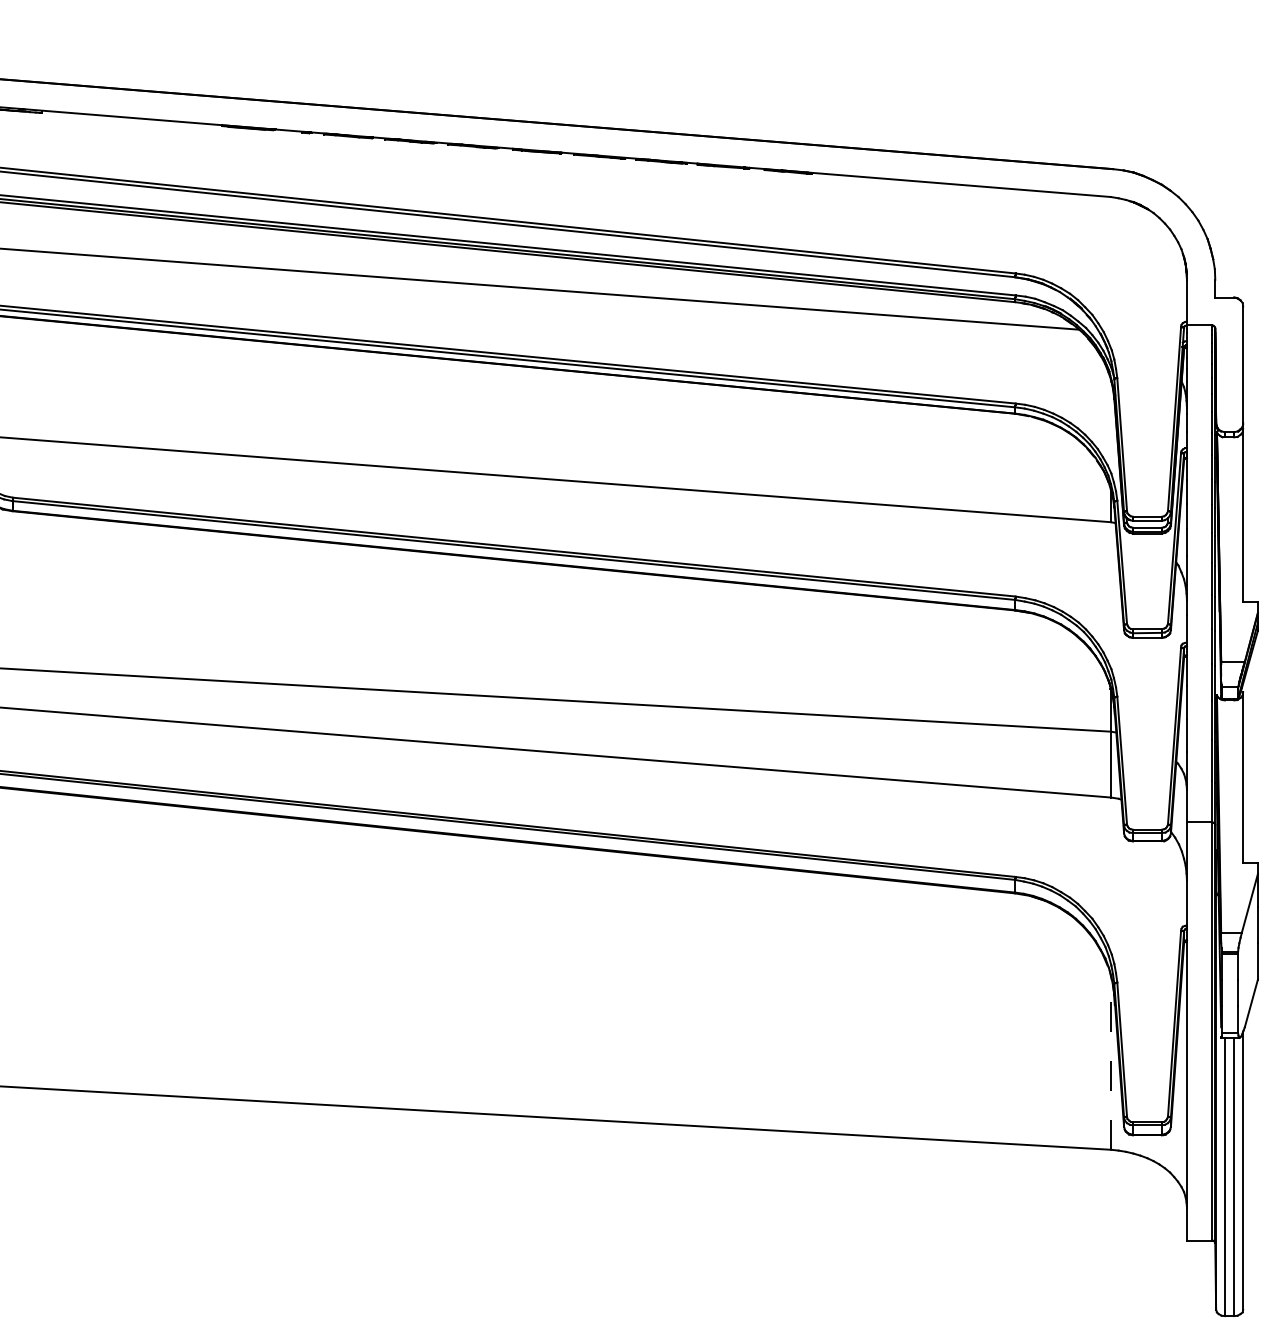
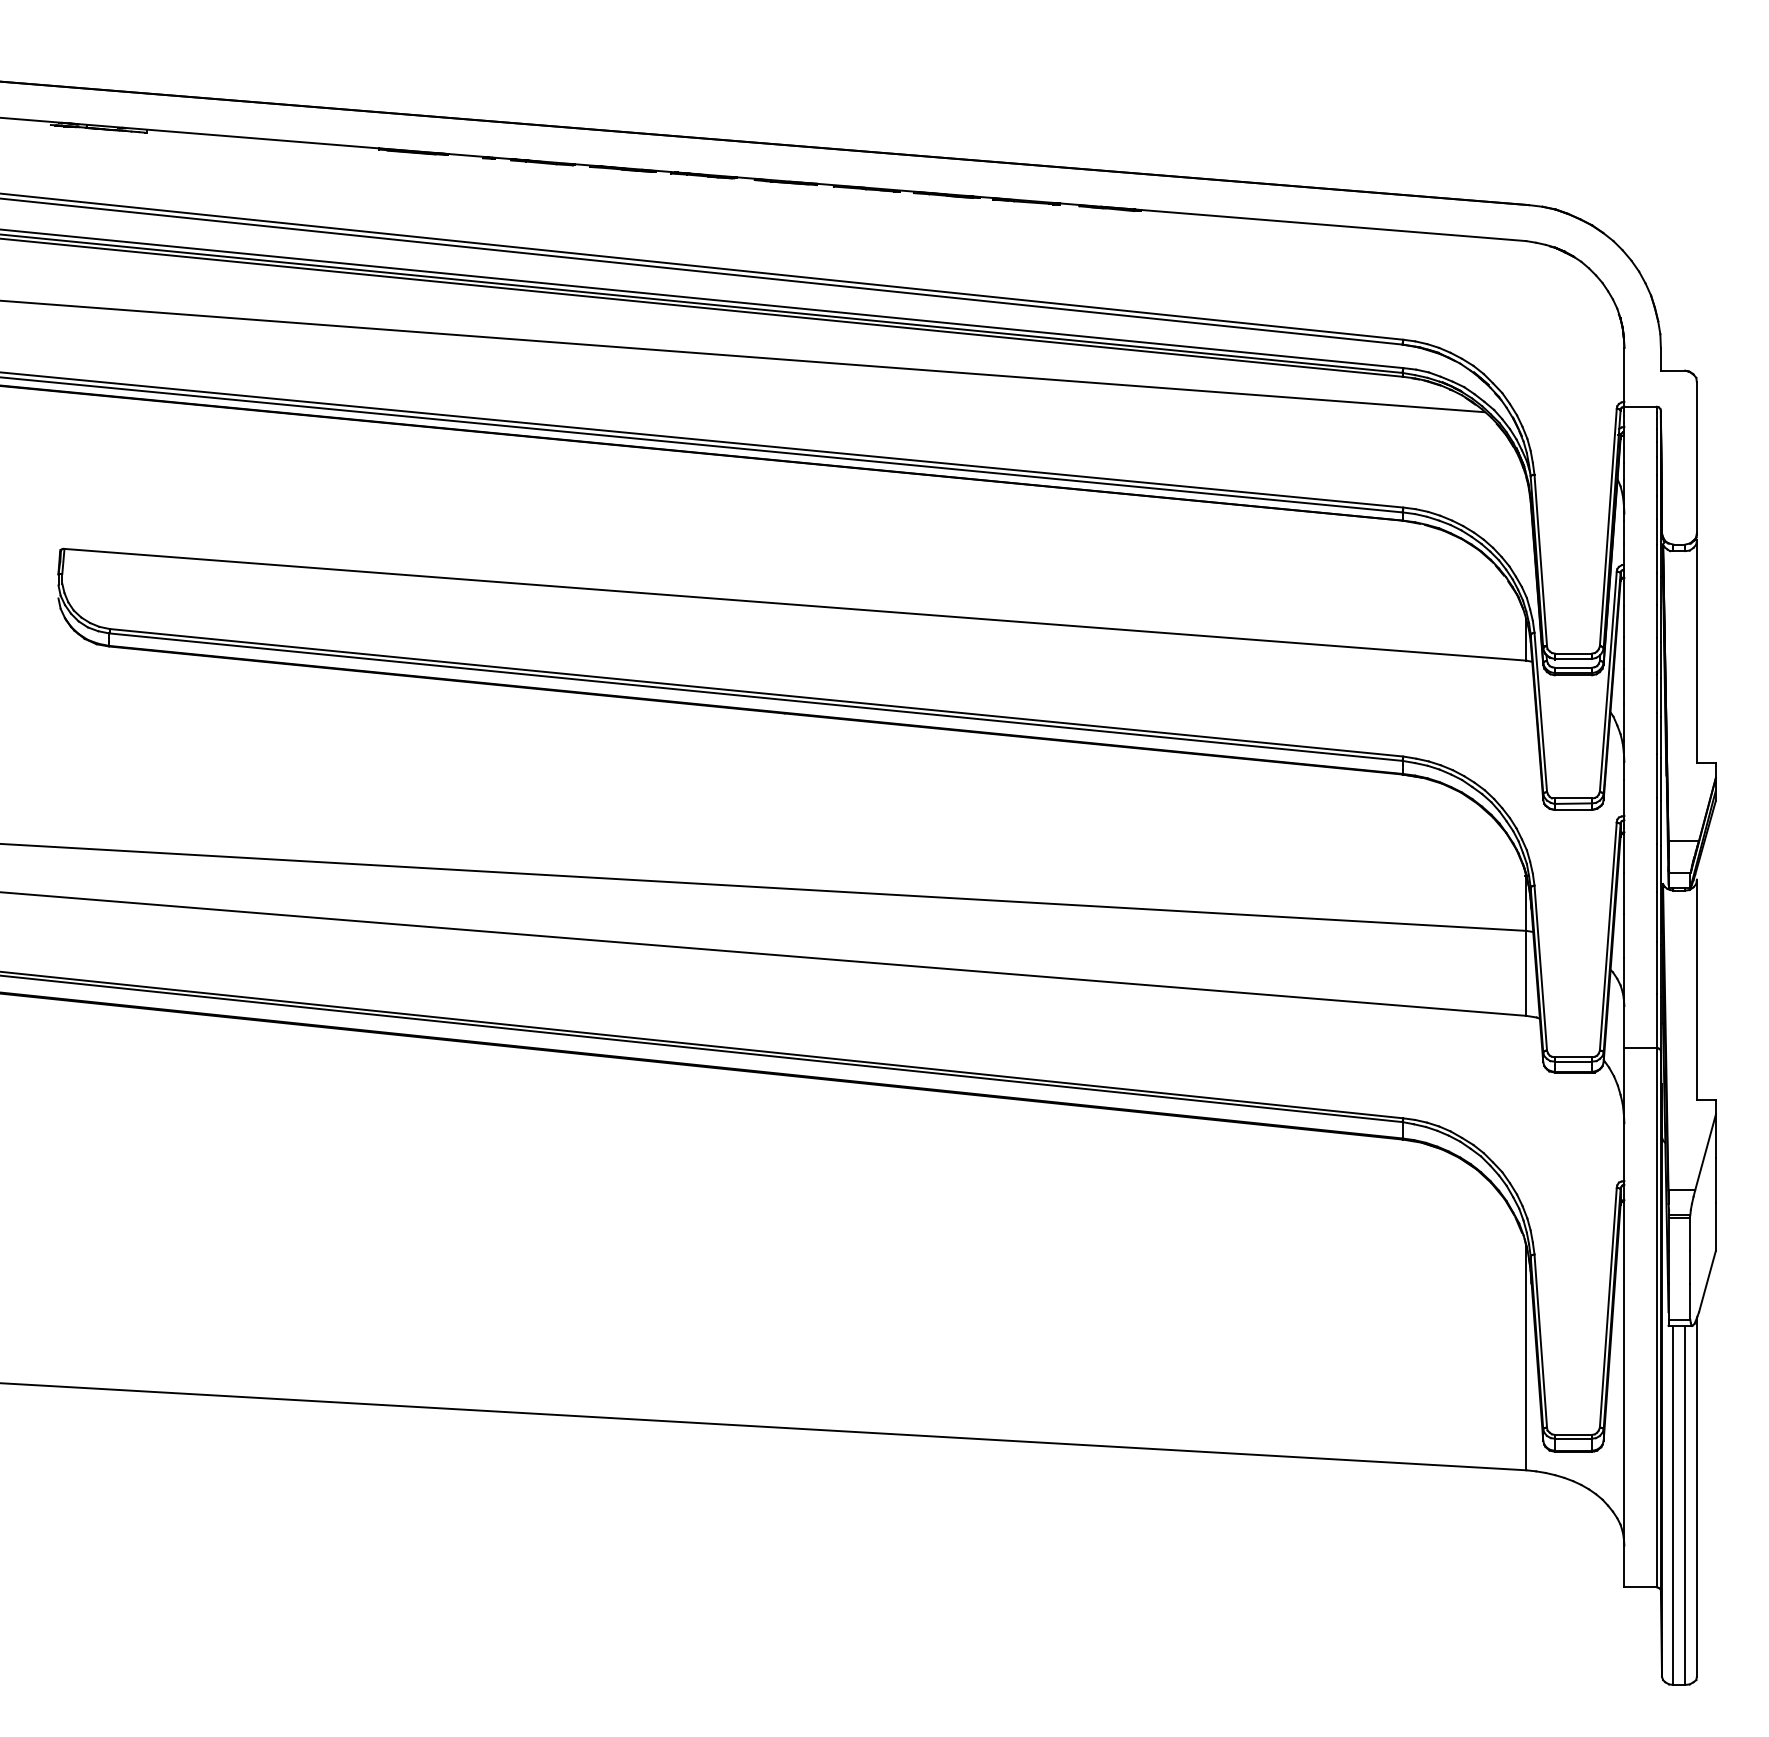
line: (1111, 1062) -> (1526, 1357), dashed -> solid

